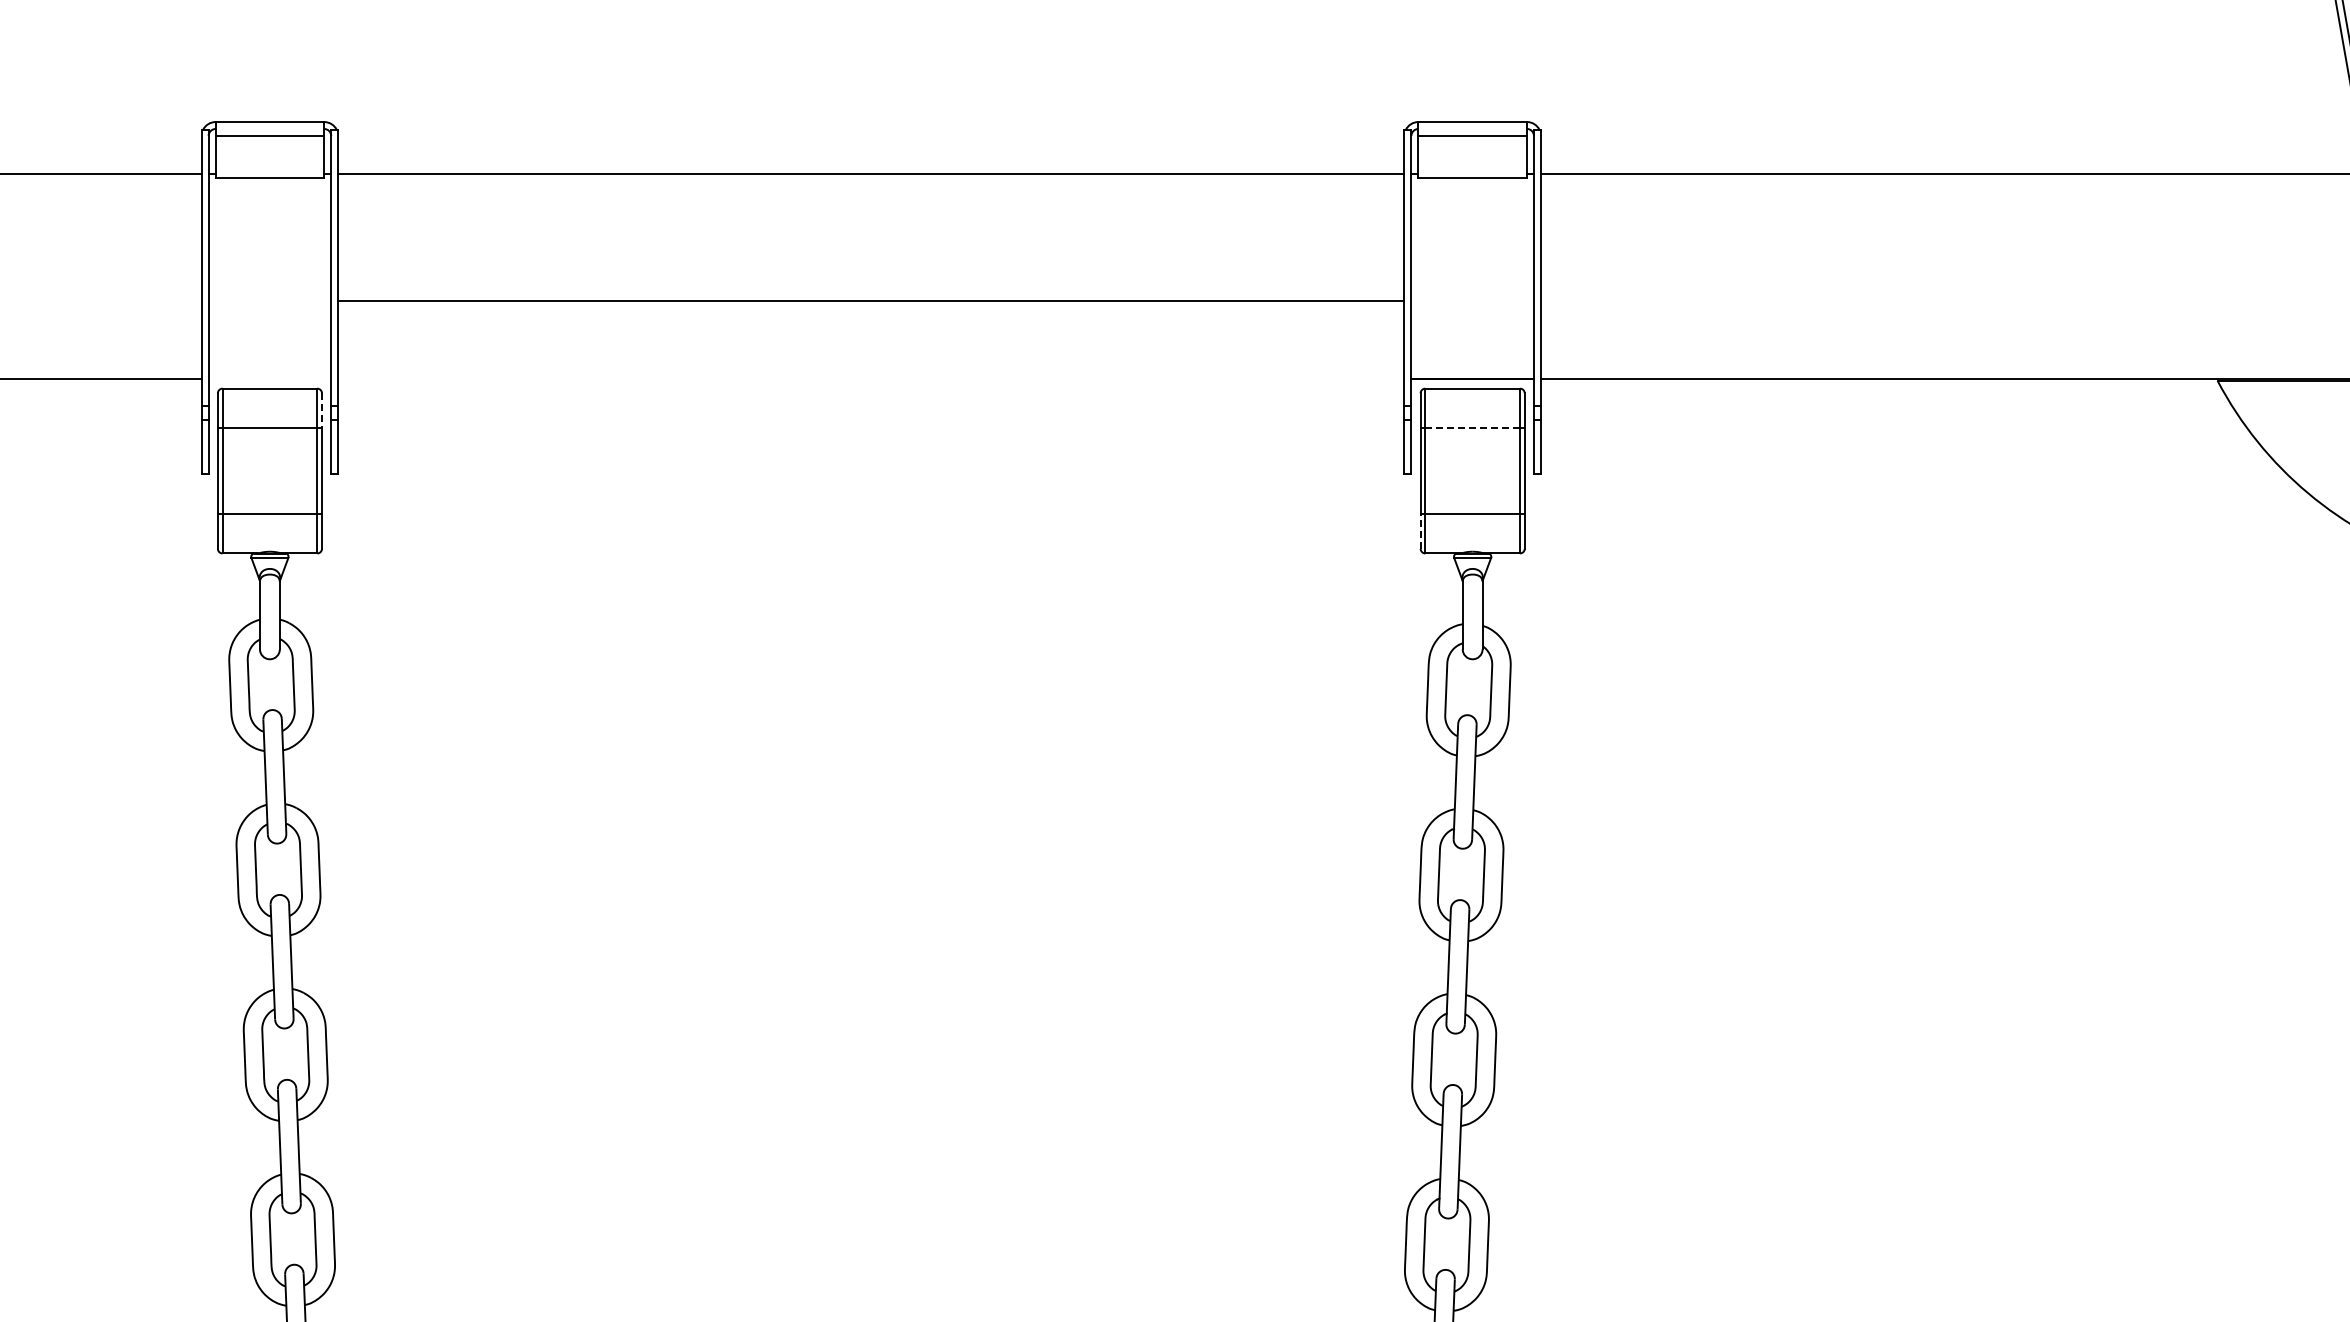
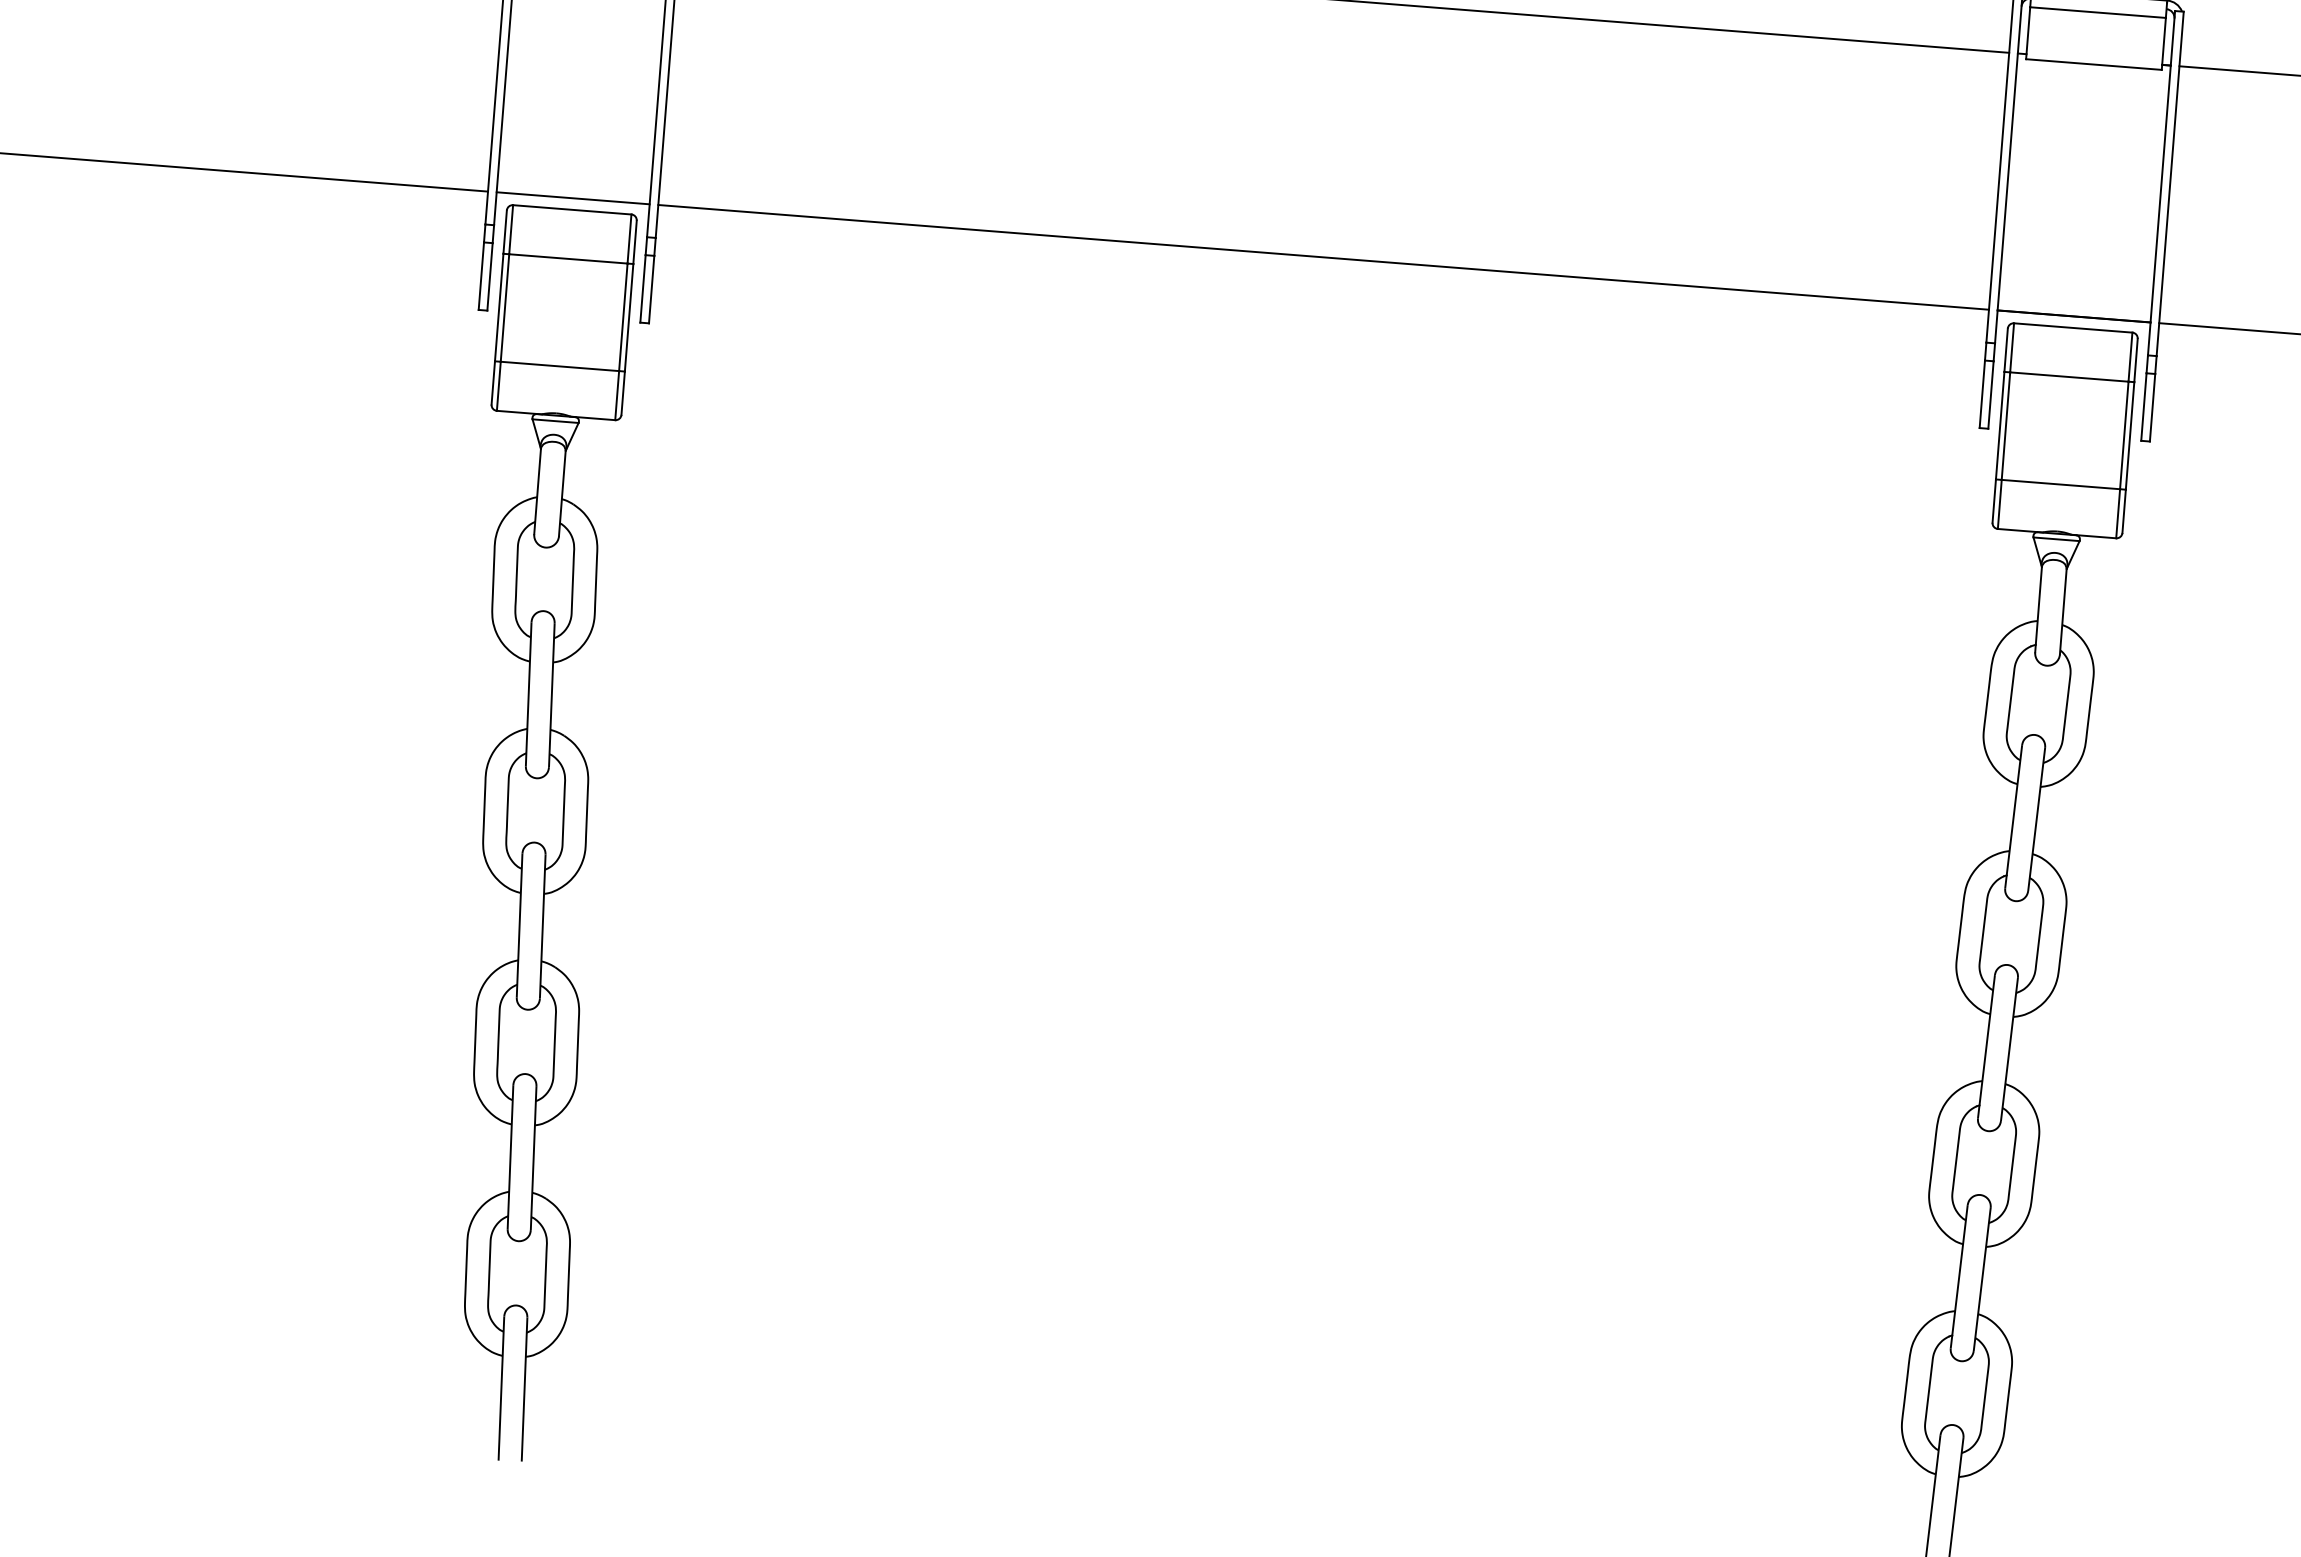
line: (871, 301) -> (1323, 257), moved
line: (269, 379) -> (572, 198), added
line: (321, 411) -> (634, 243), dashed -> solid
line: (1472, 427) -> (2069, 376), dashed -> solid
line: (1420, 530) -> (1994, 499), dashed -> solid

